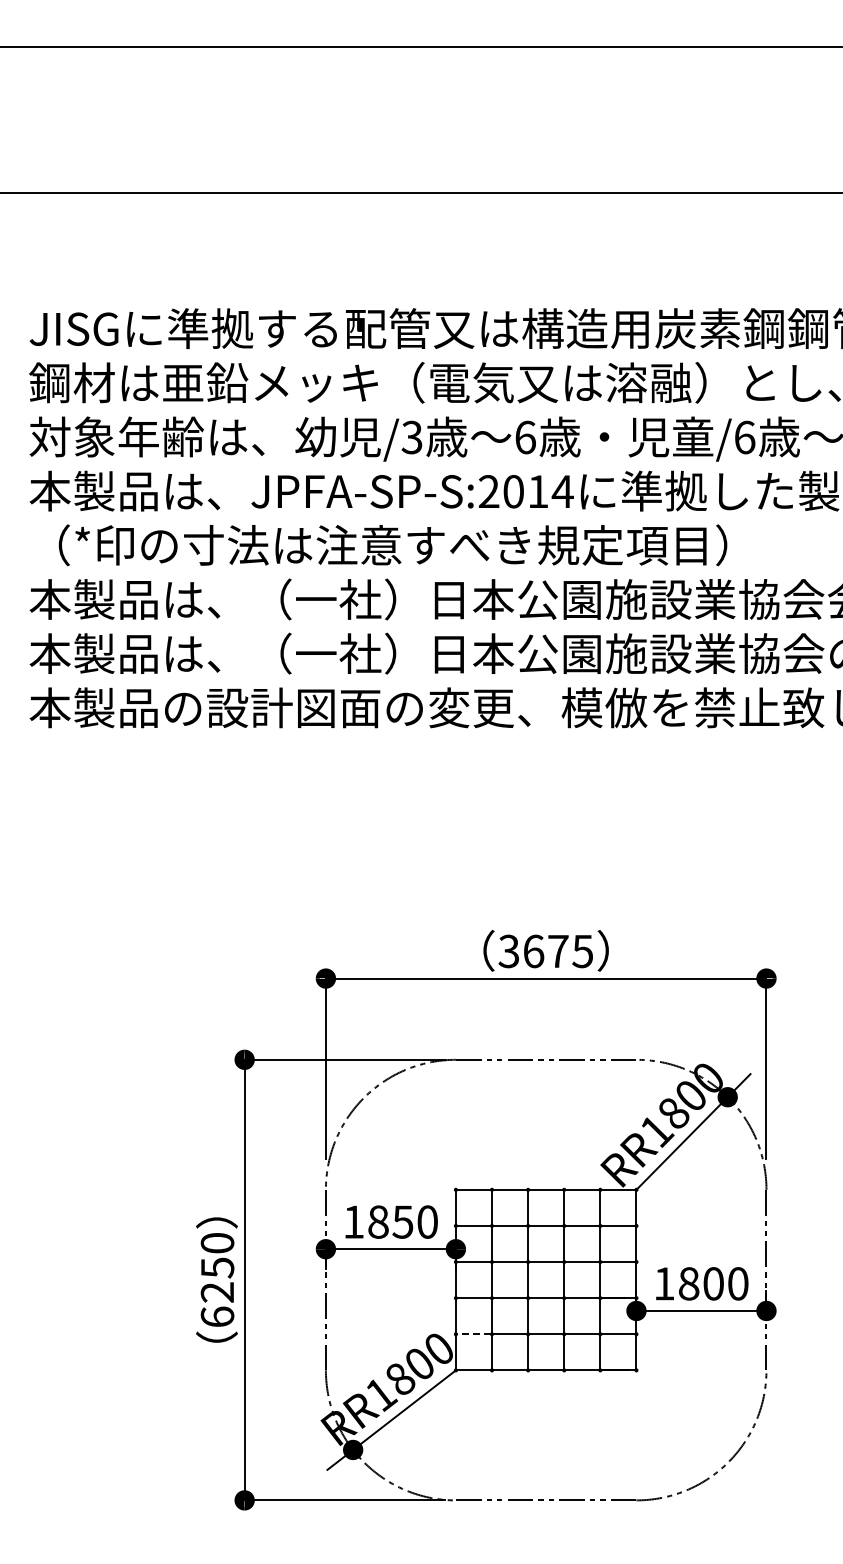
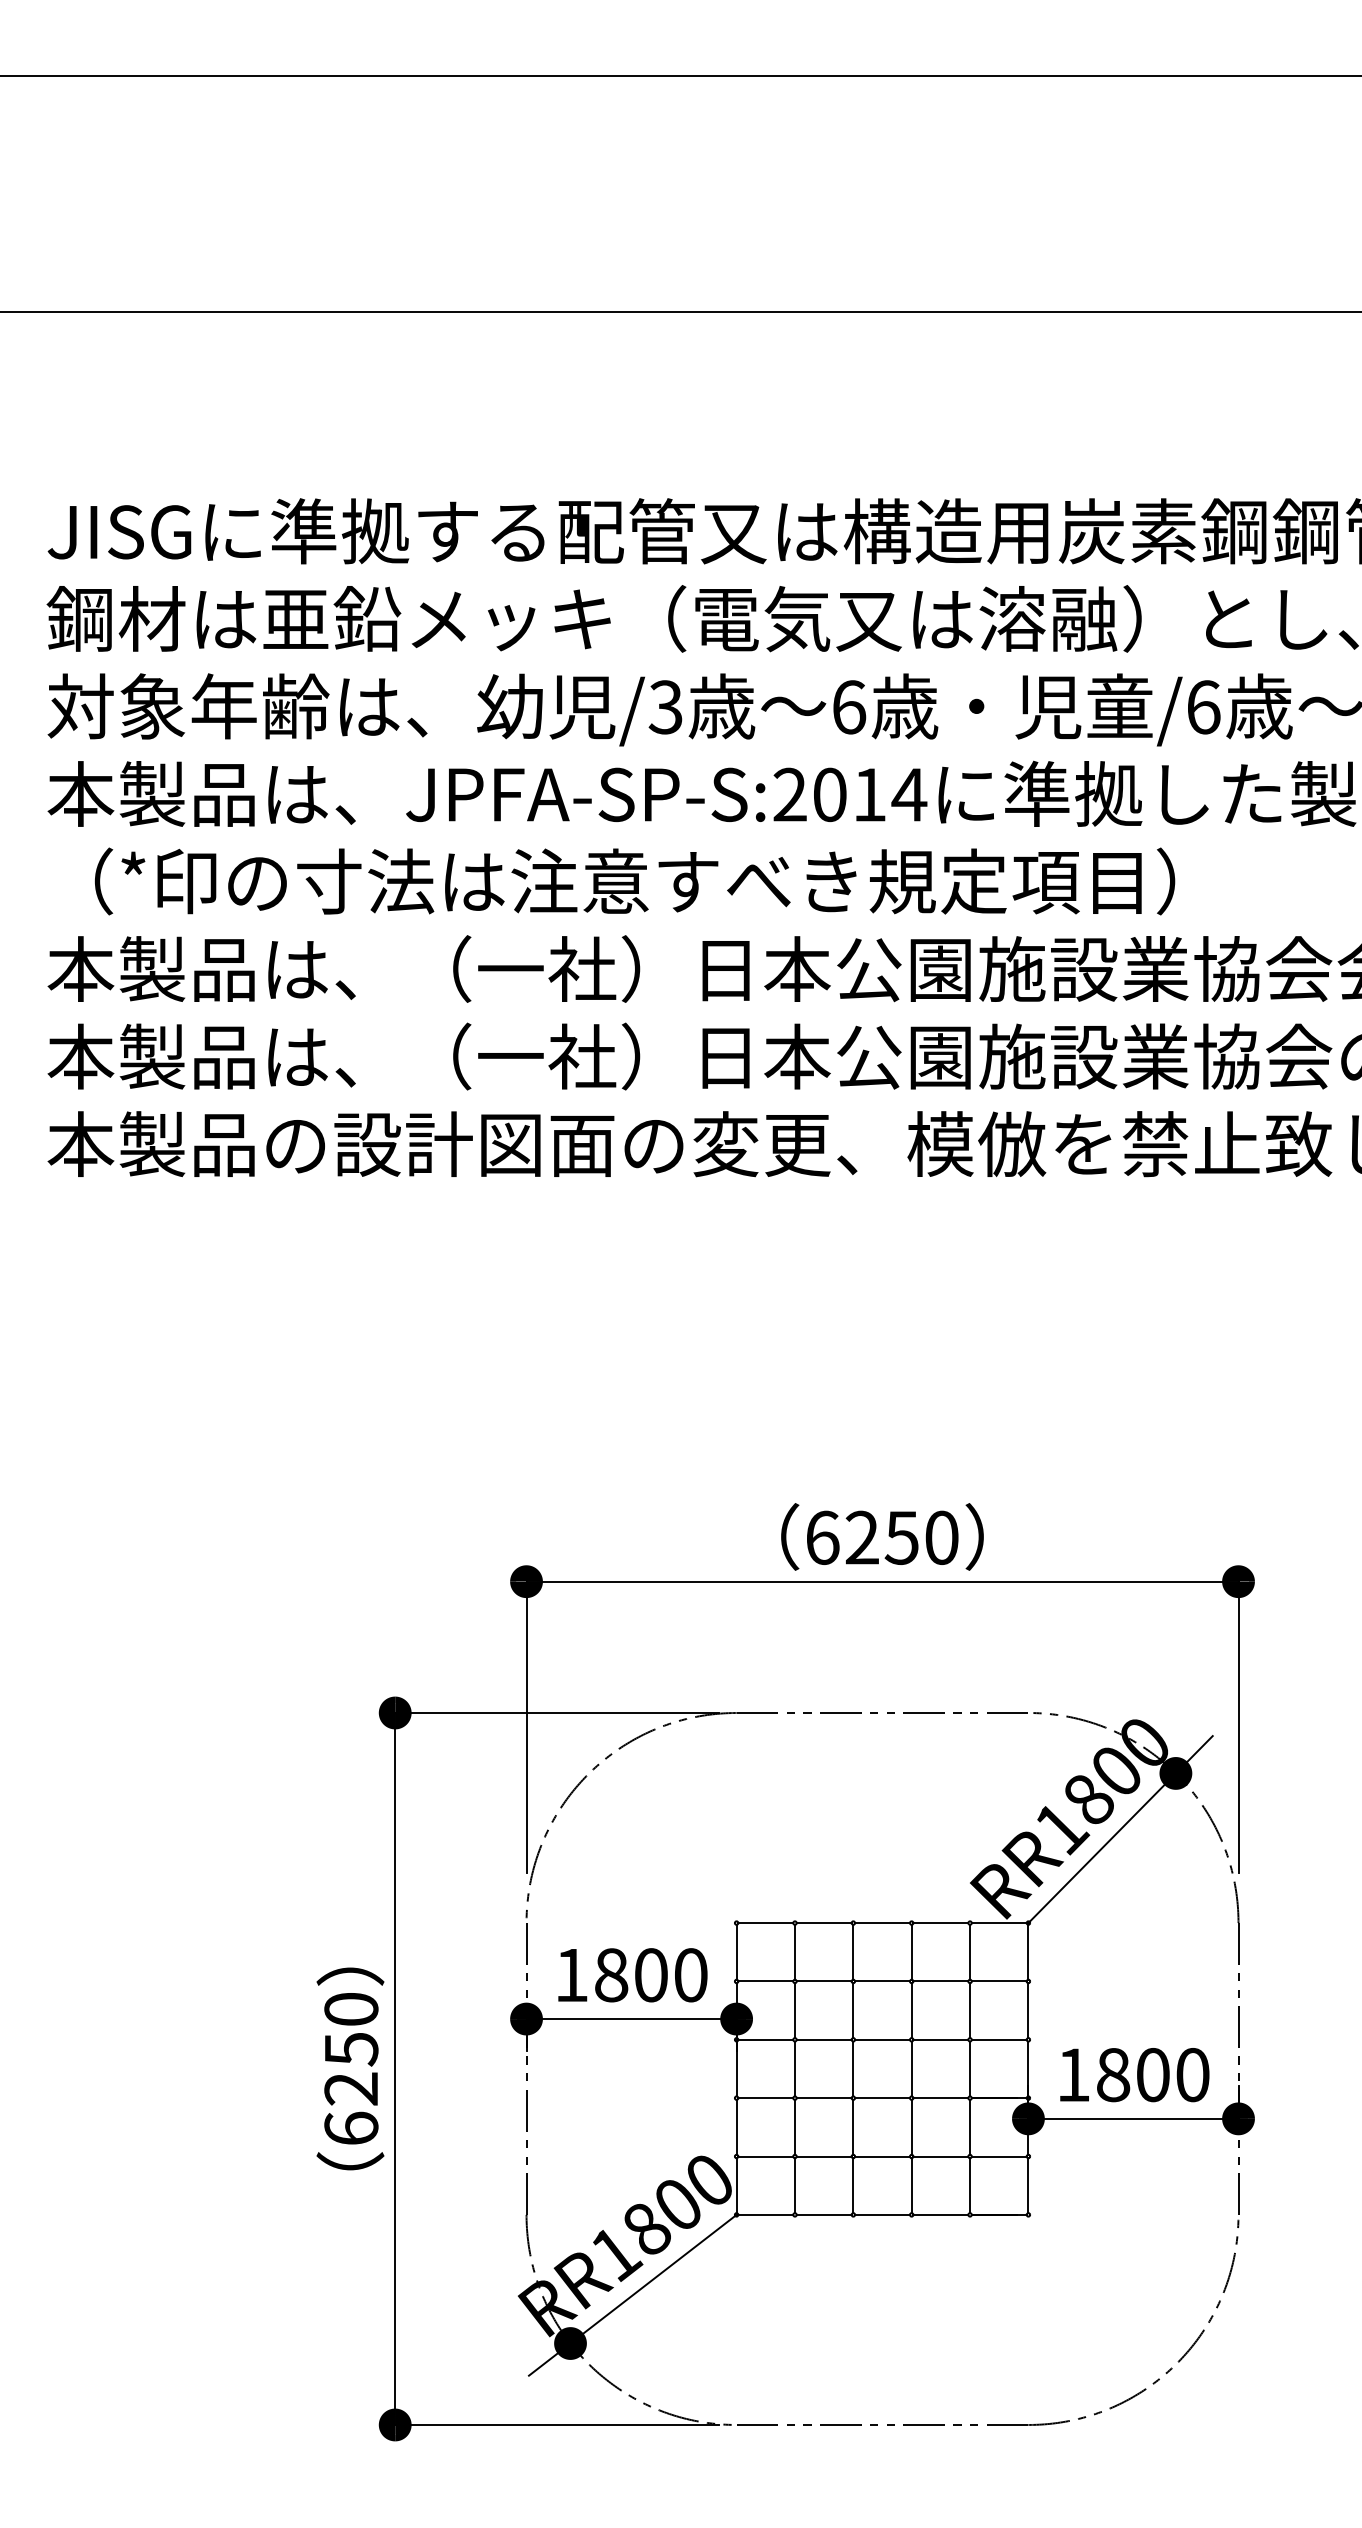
text: (545, 951) -> (881, 1537), 3675 -> 6250
text: (402, 1221) -> (650, 1974), 1850 -> 1800
line: (473, 1334) -> (765, 2156), dashed -> solid

